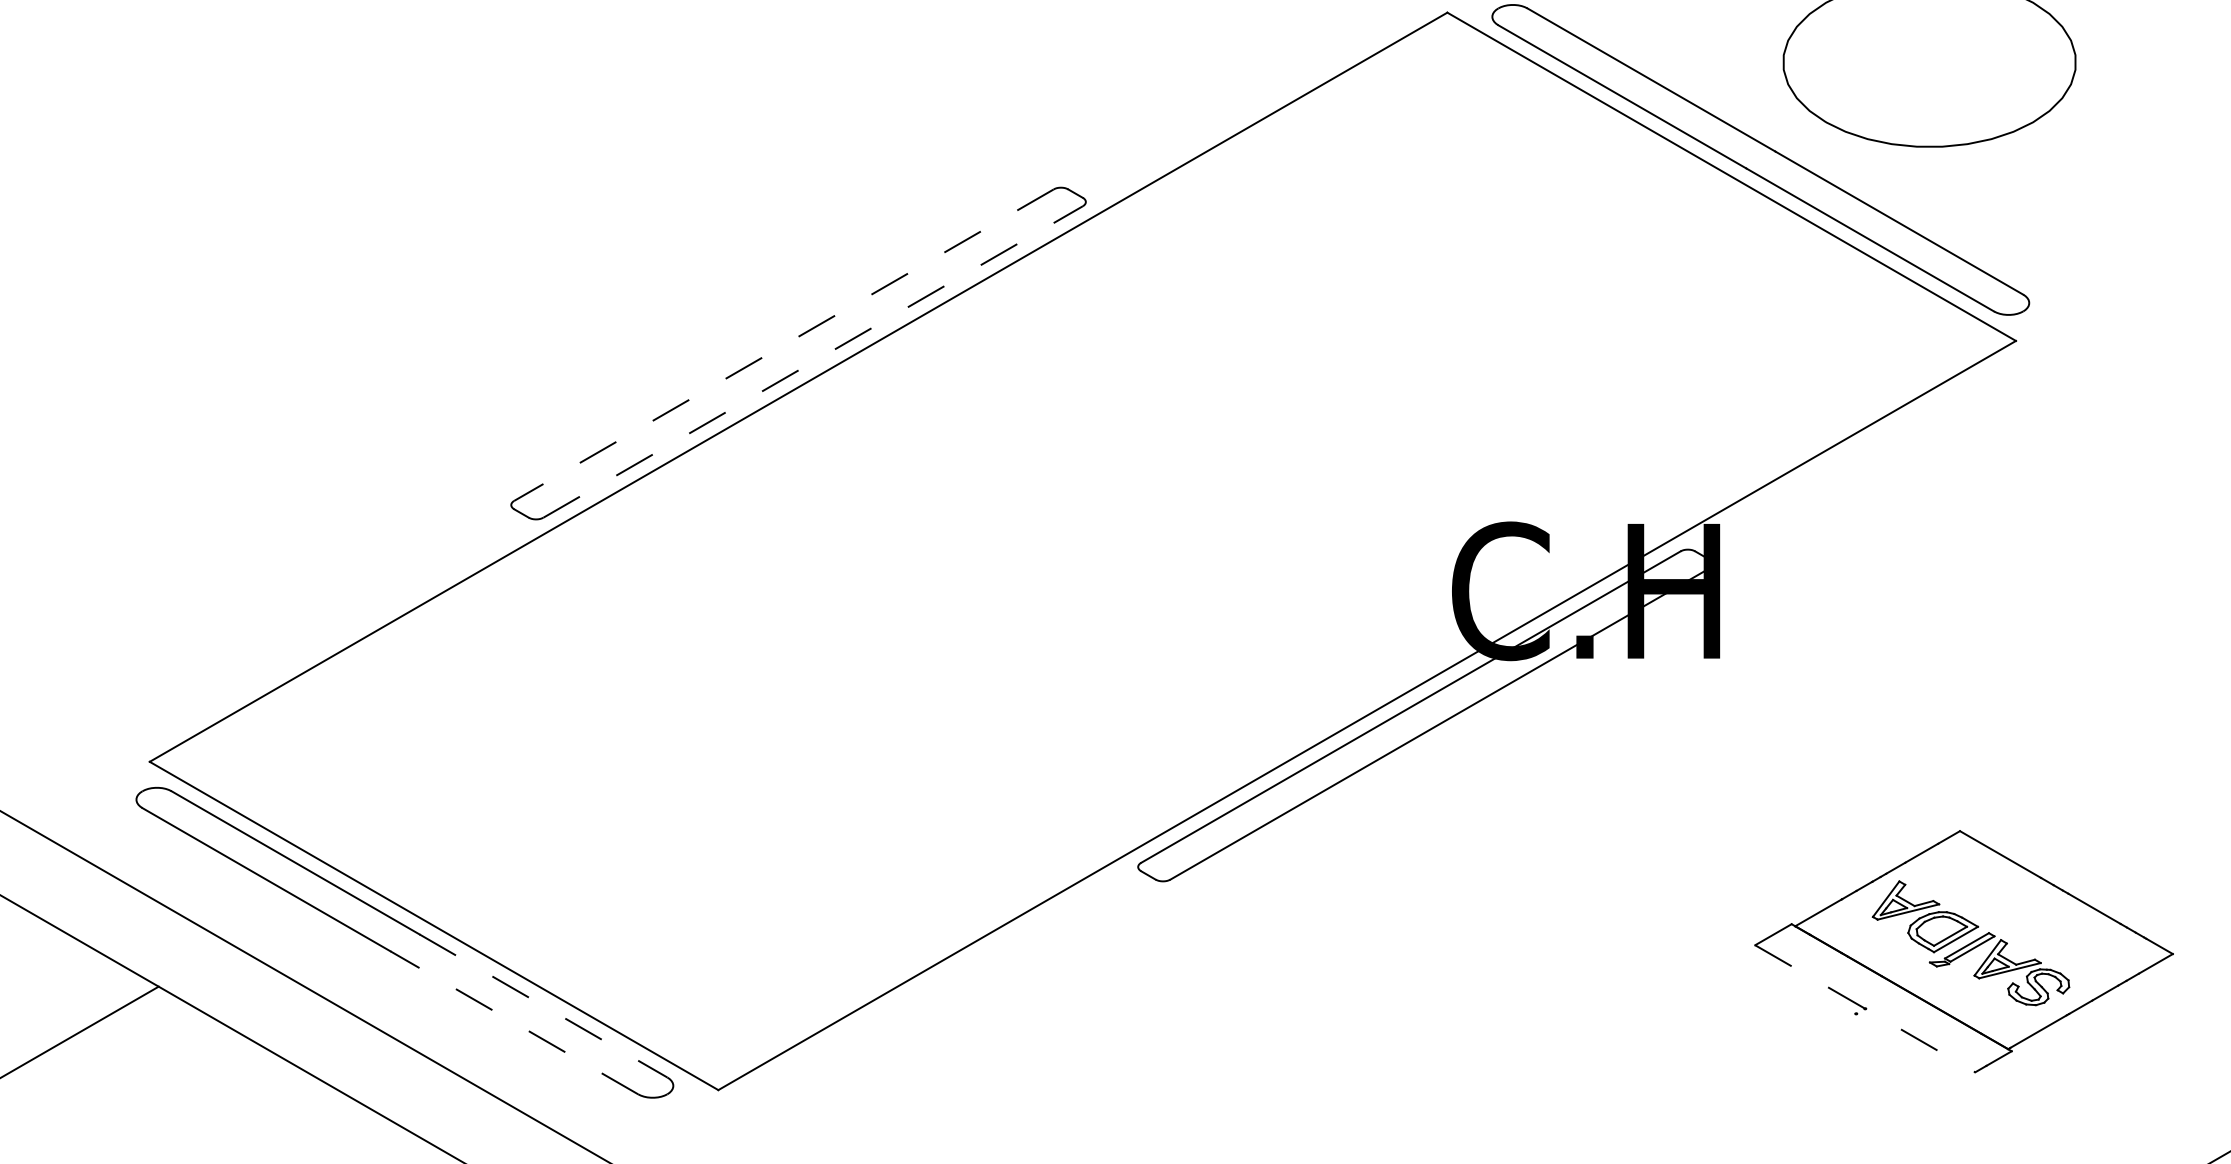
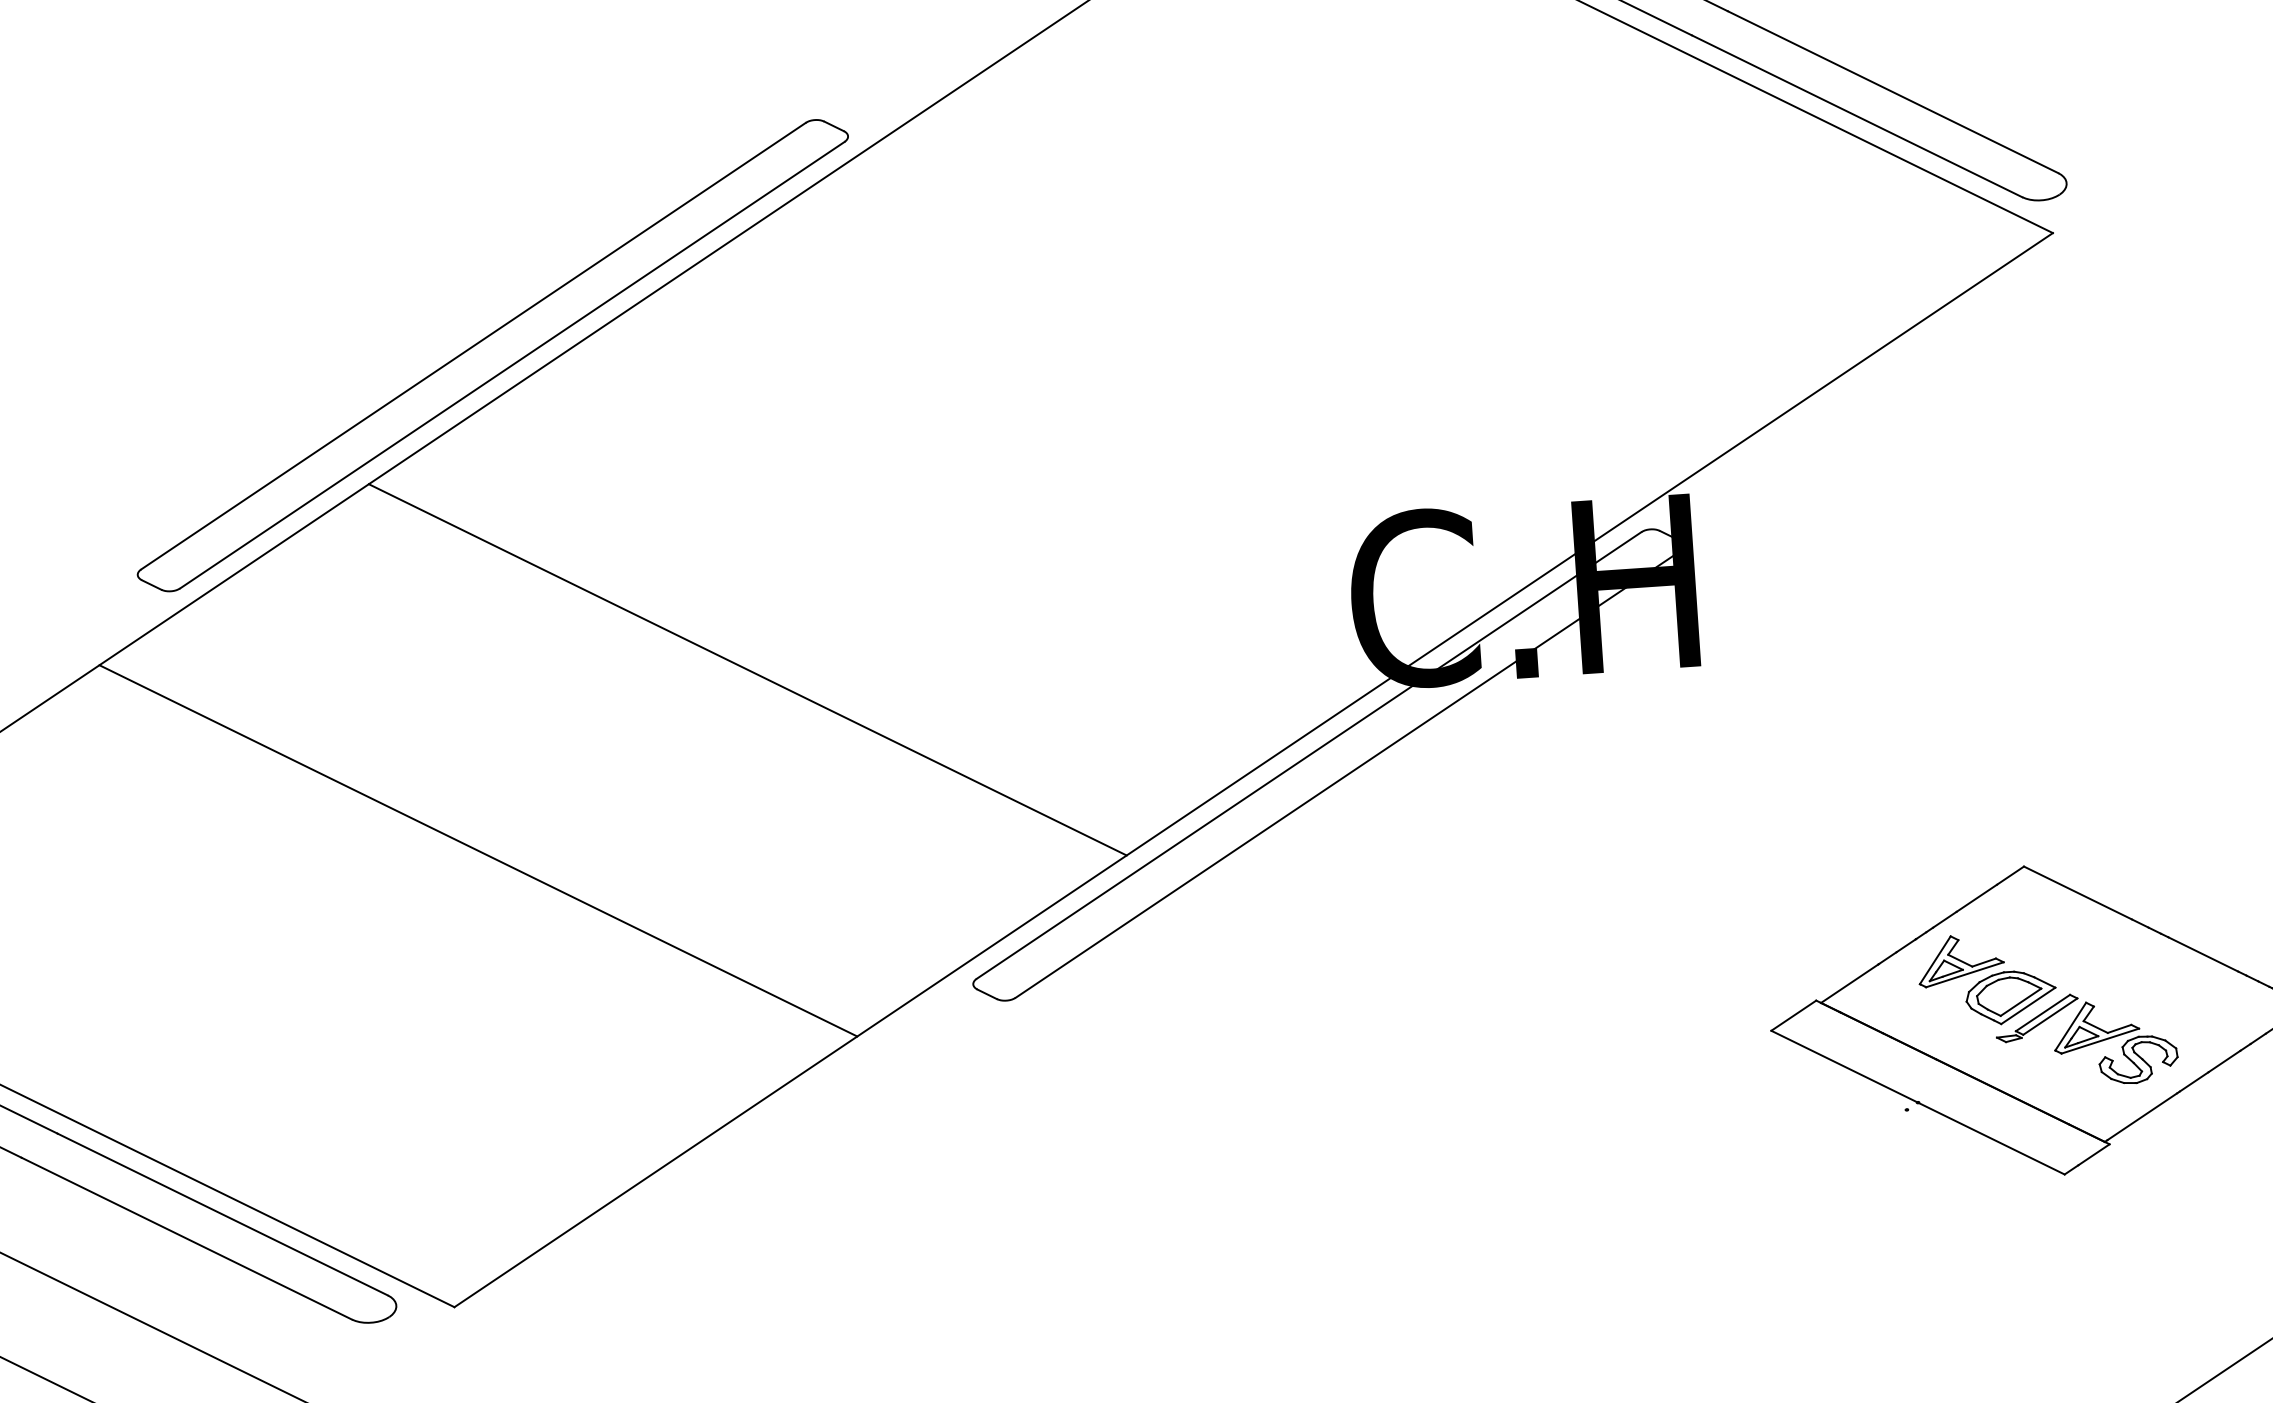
line: (783, 345) -> (472, 346), dashed -> solid
line: (813, 361) -> (512, 364), dashed -> solid
line: (979, 610) -> (747, 669), added
line: (760, 737) -> (477, 851), added
line: (543, 1006) -> (222, 1215), dashed -> solid
line: (1865, 1009) -> (1918, 1103), dashed -> solid
line: (513, 1022) -> (185, 1238), dashed -> solid

